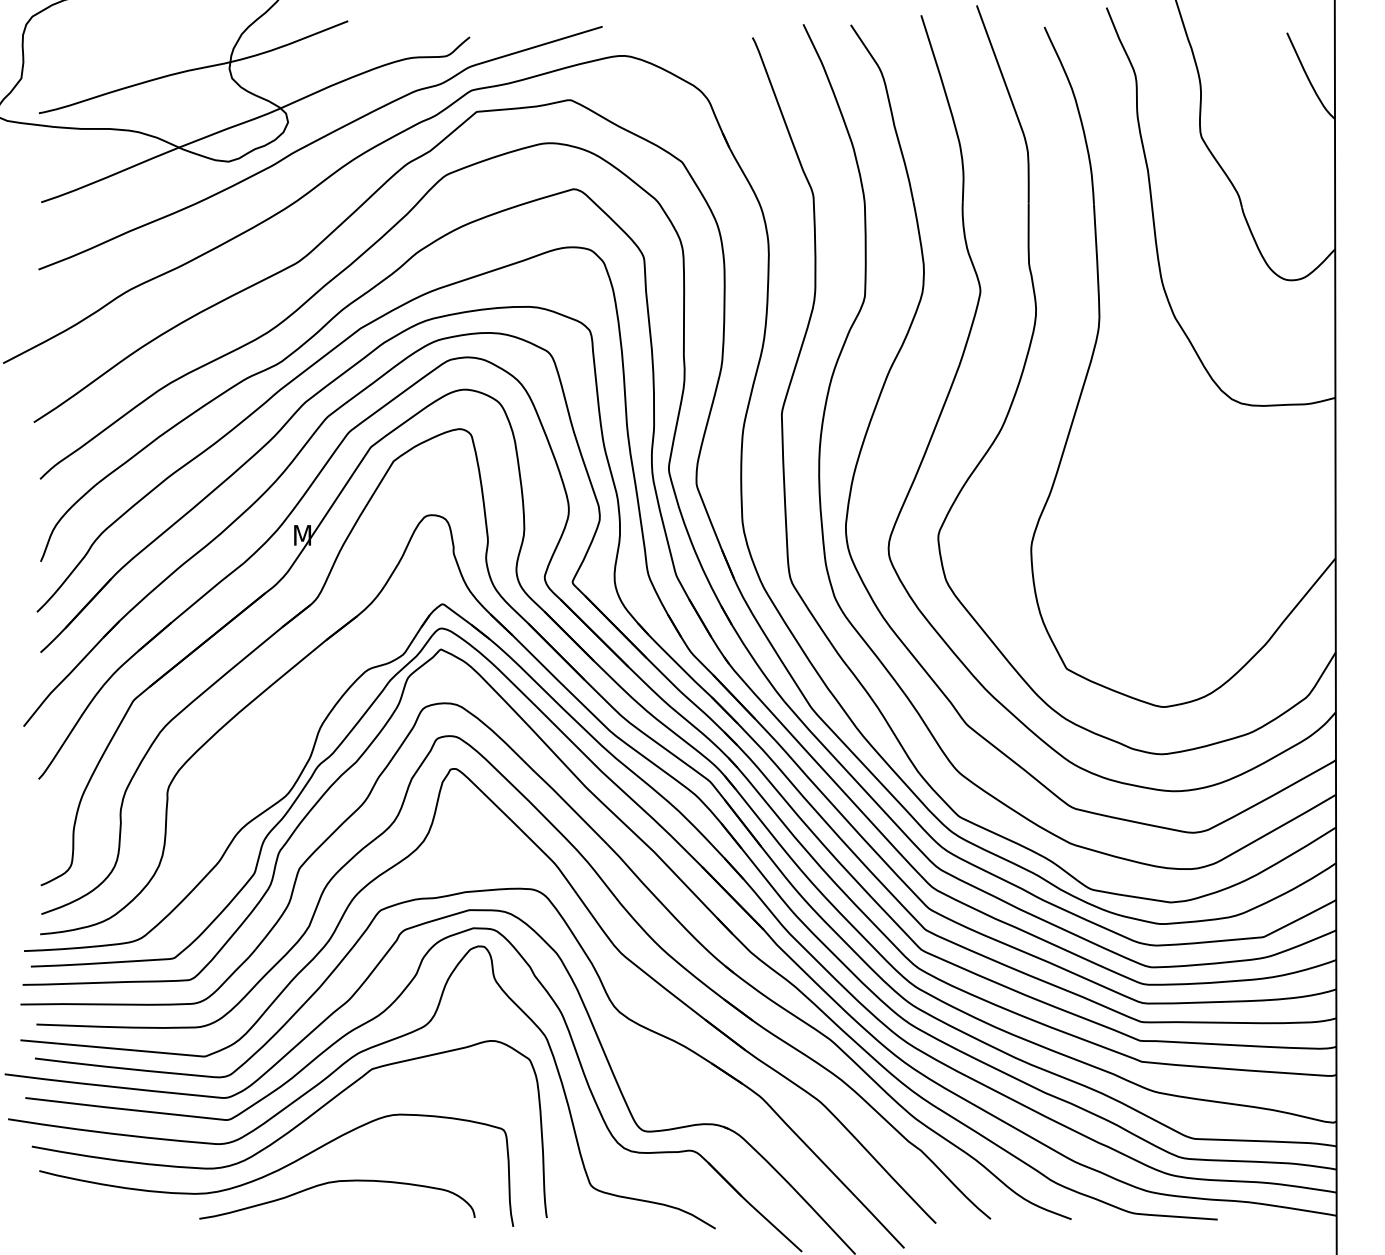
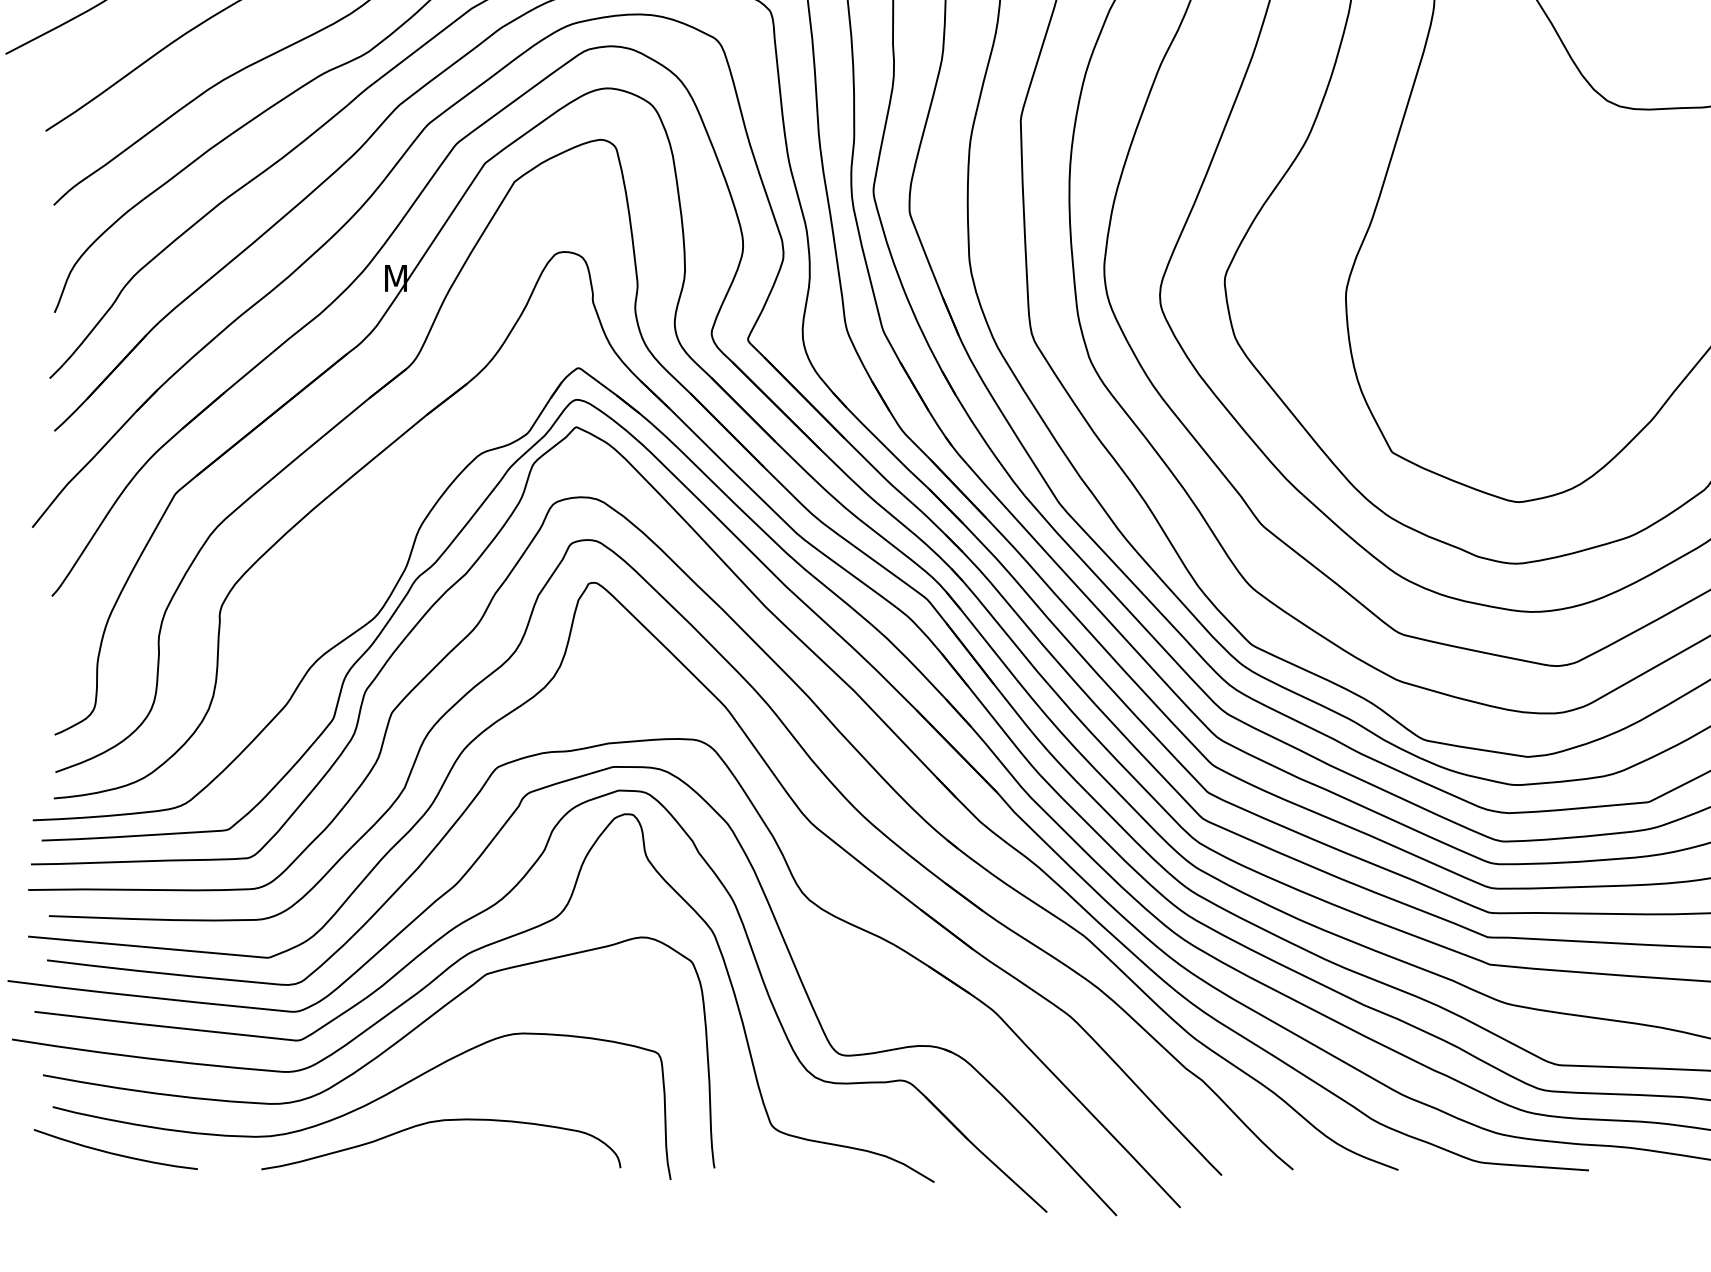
curve: (85, 1205) -> (112, 1151), added

